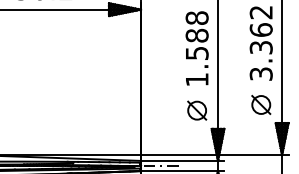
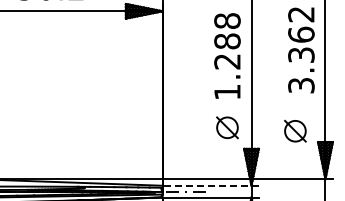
text: (197, 53) -> (227, 61), 1.588 -> 1.288
part: (261, 104) -> (295, 130), moved
line: (182, 160) -> (210, 185), solid -> dashed

